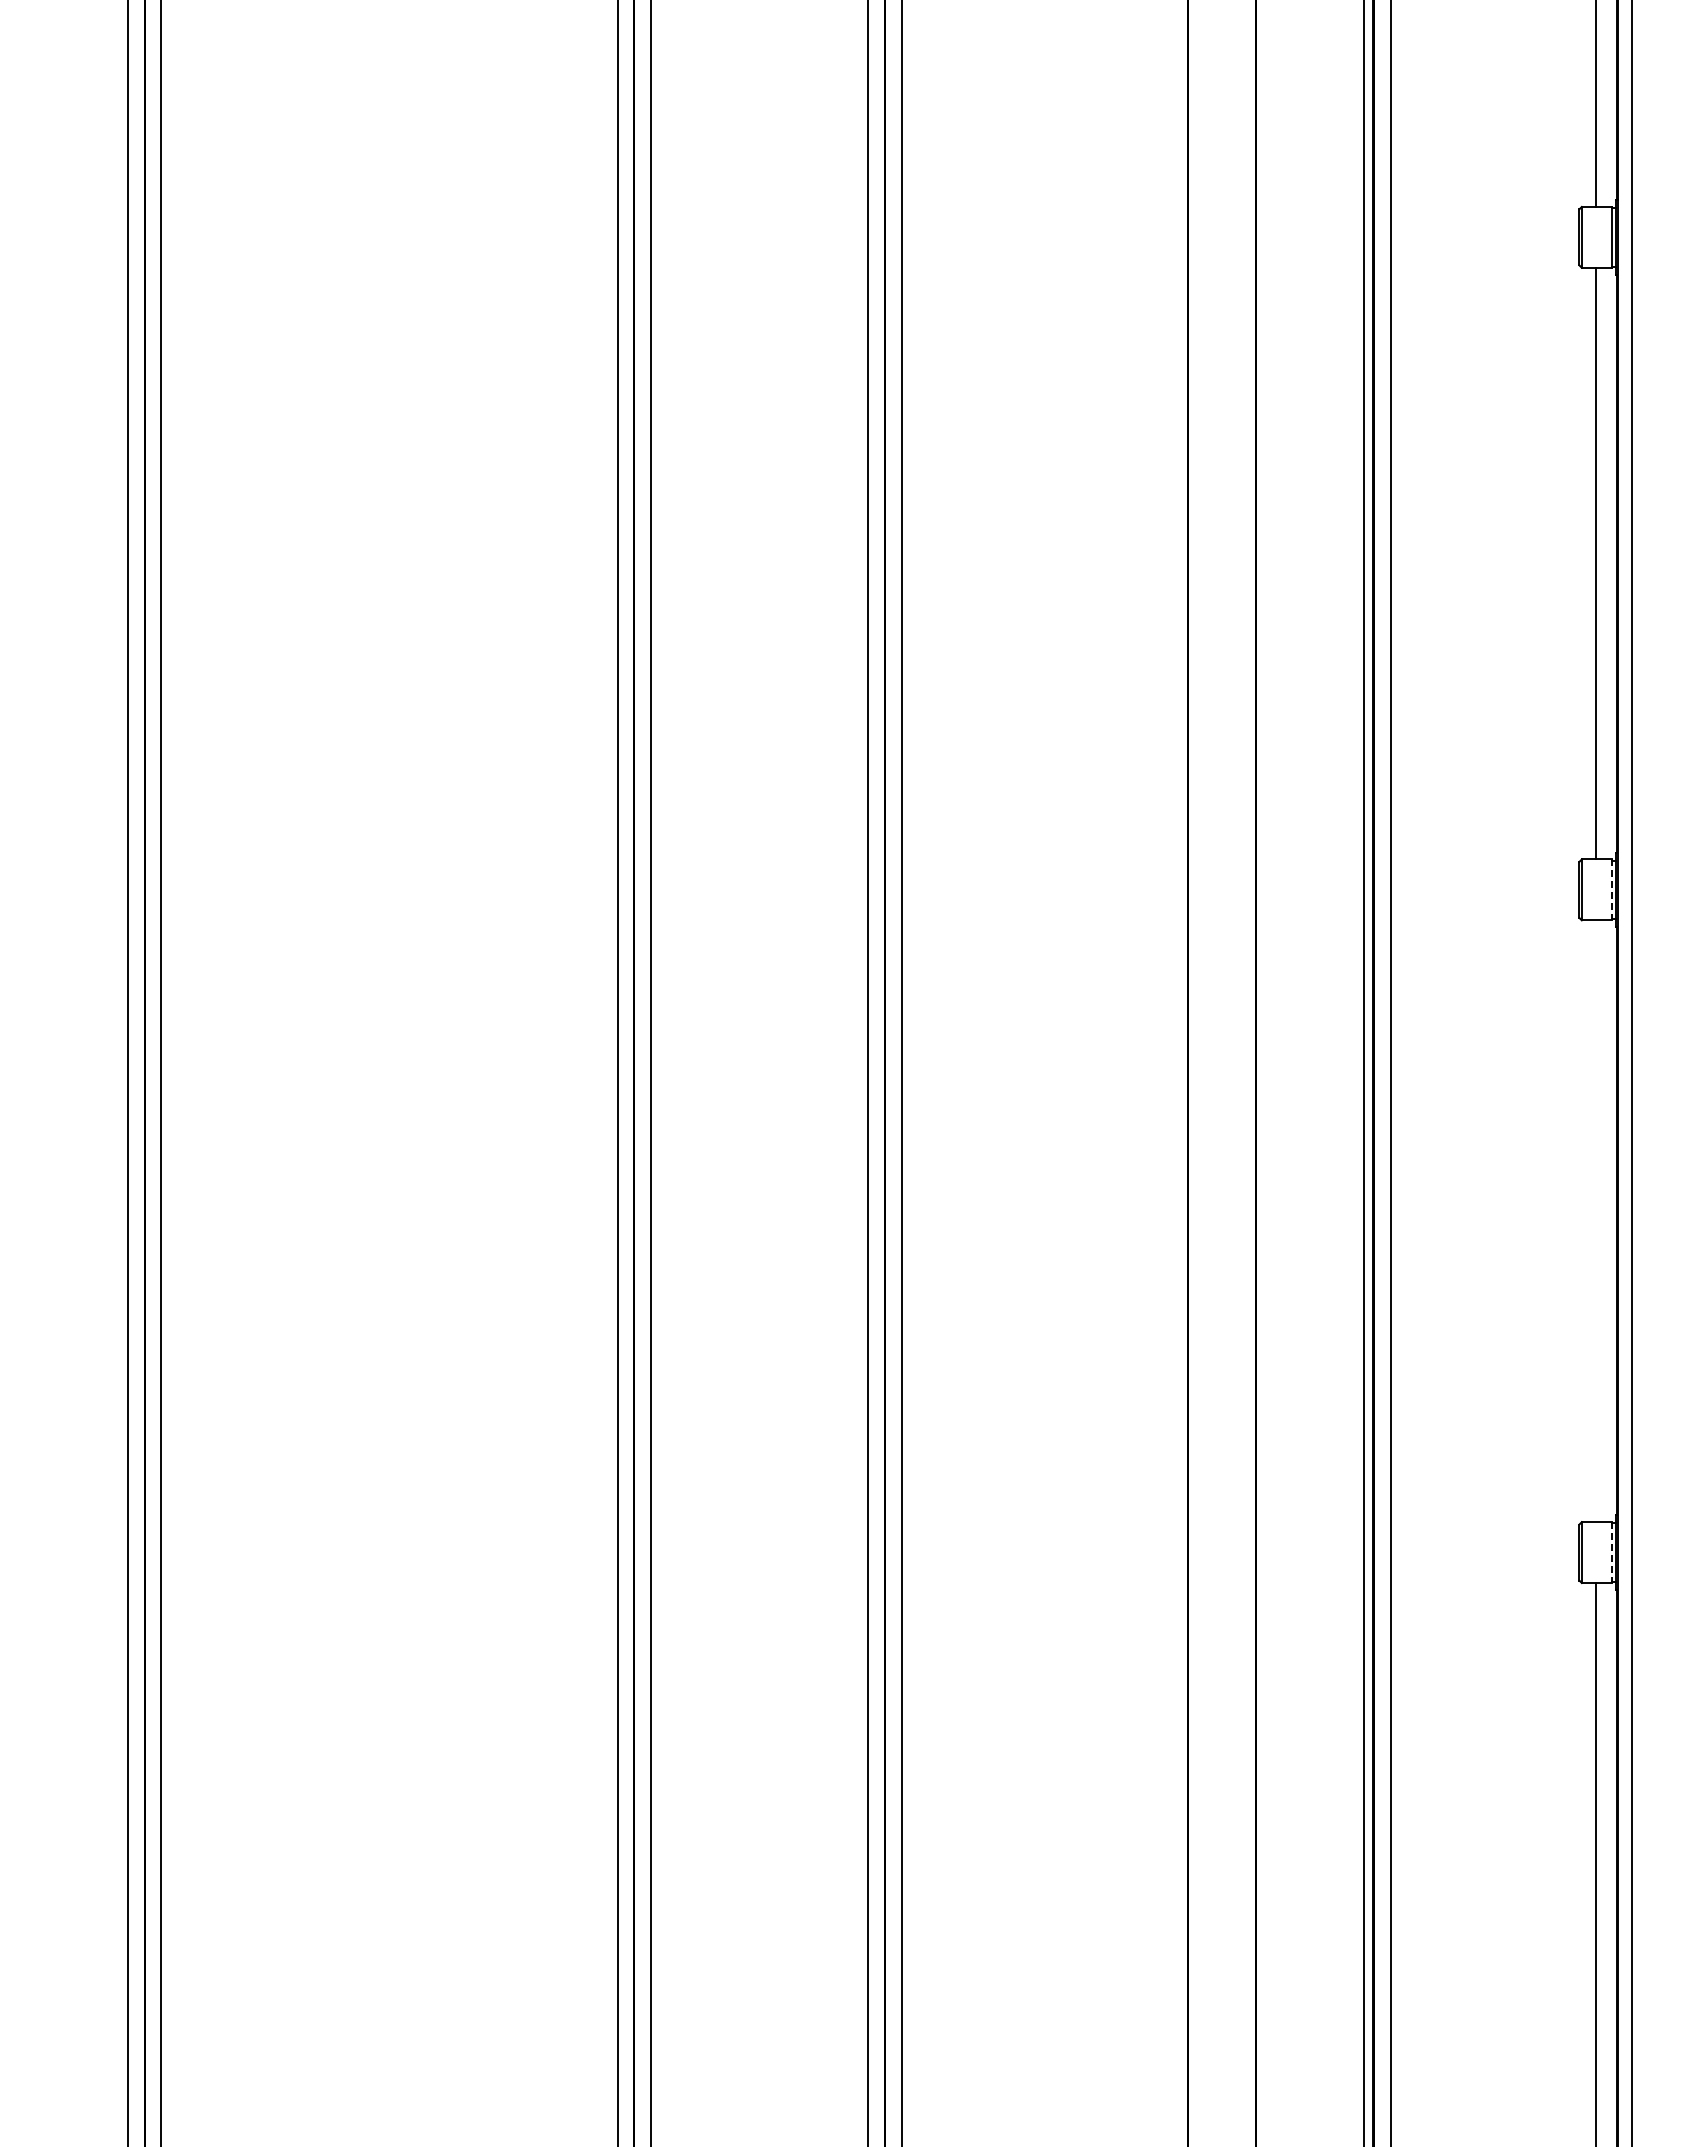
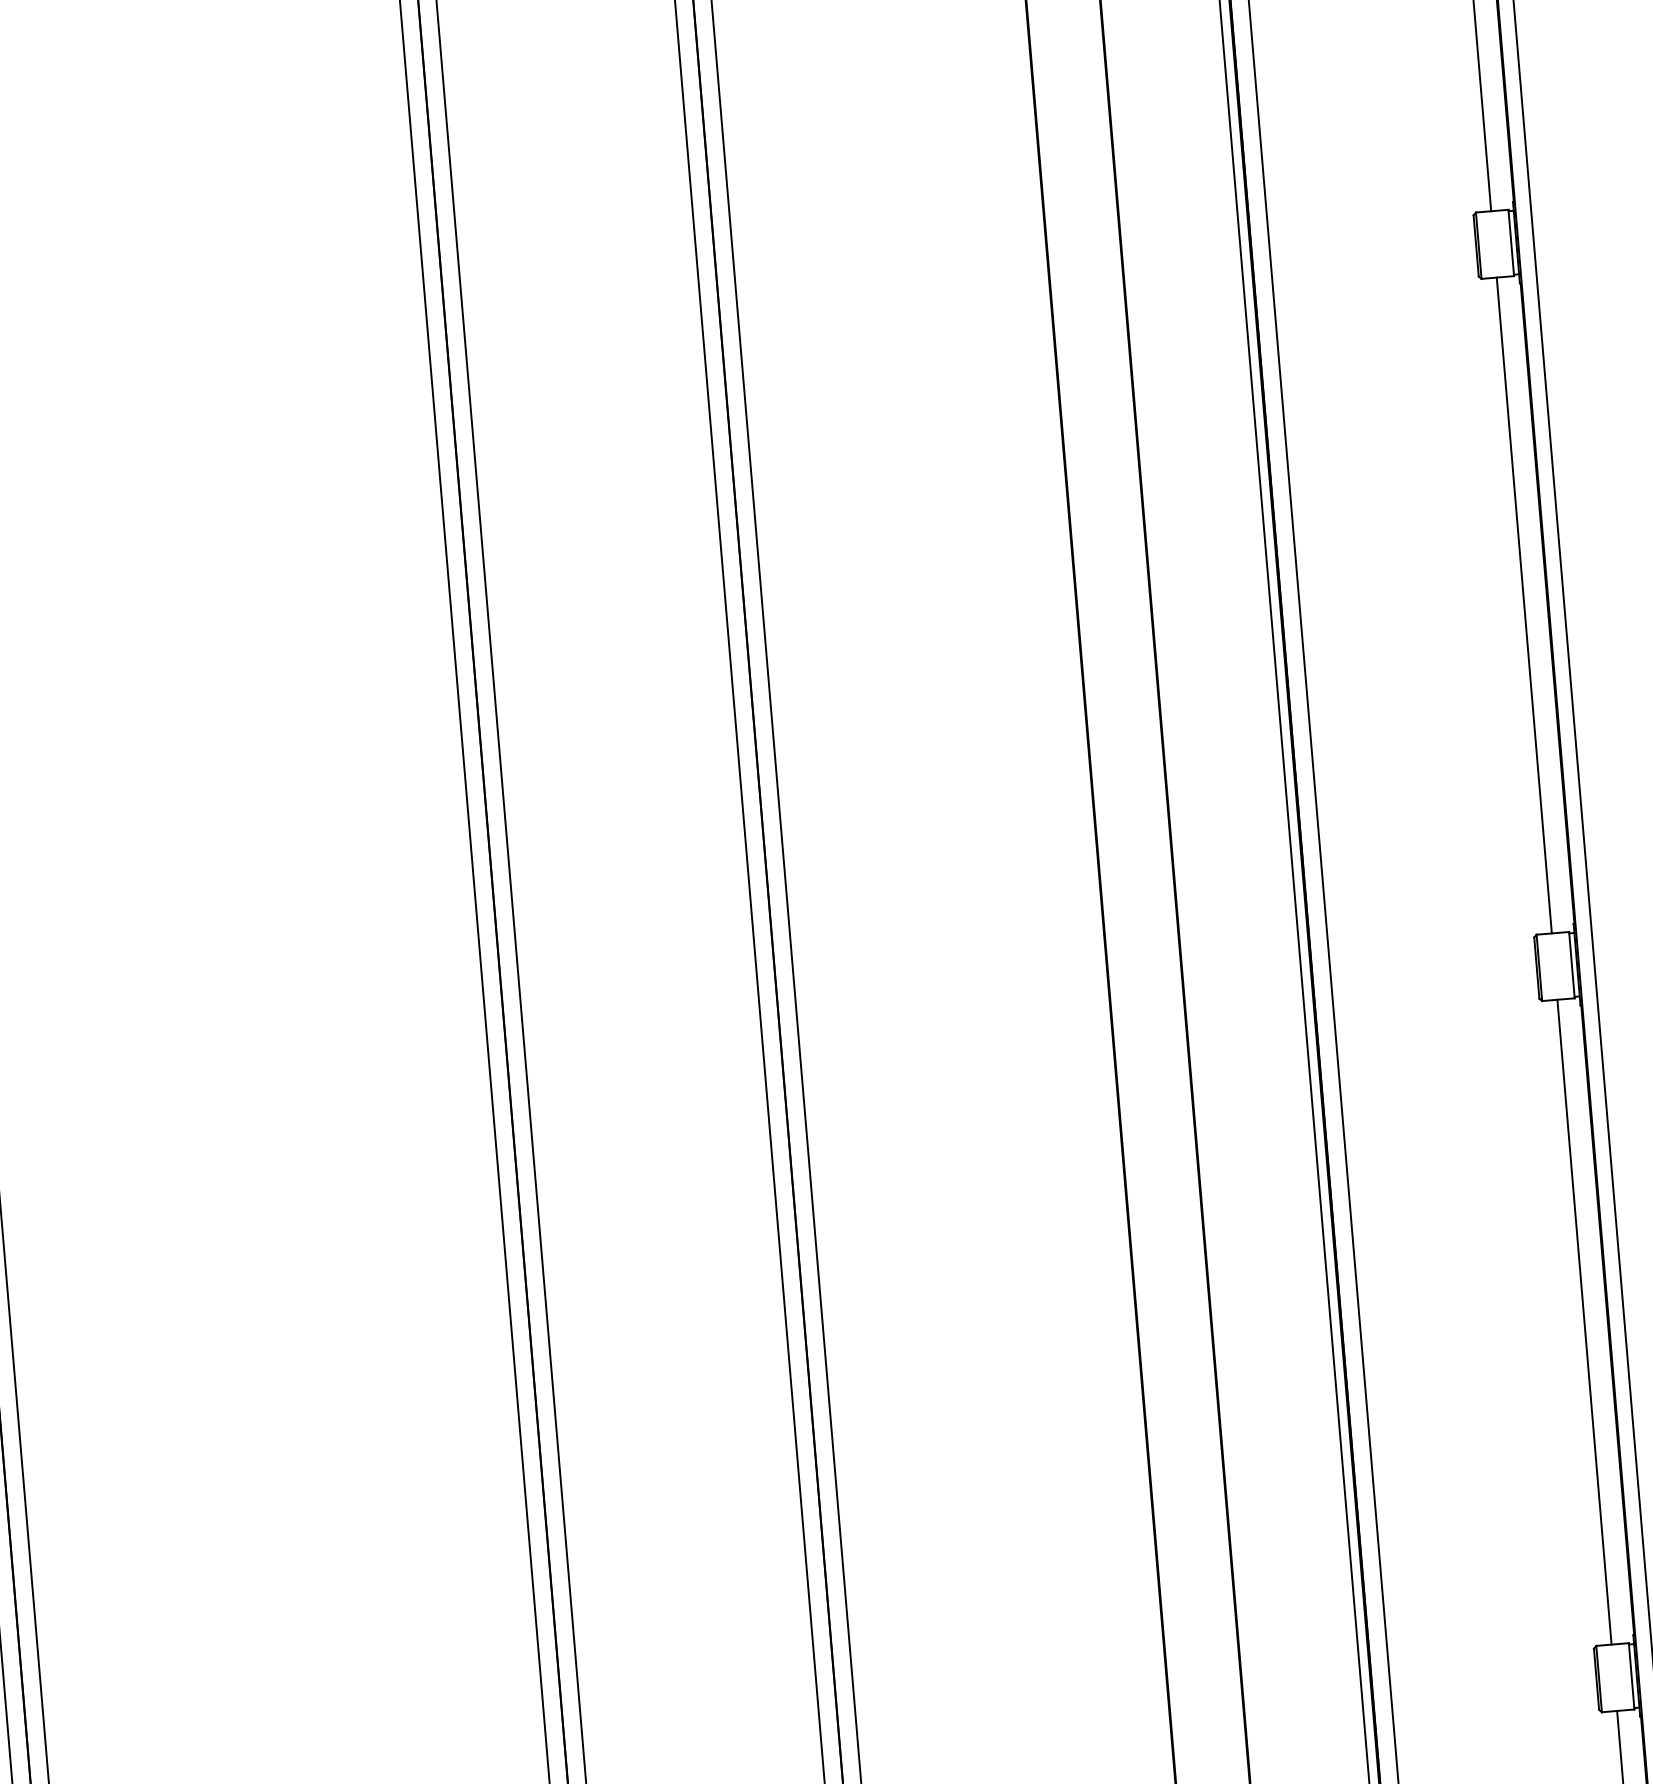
line: (1611, 890) -> (1511, 243), dashed -> solid
line: (1595, 1221) -> (1524, 605), added
line: (1611, 1553) -> (1571, 966), dashed -> solid

